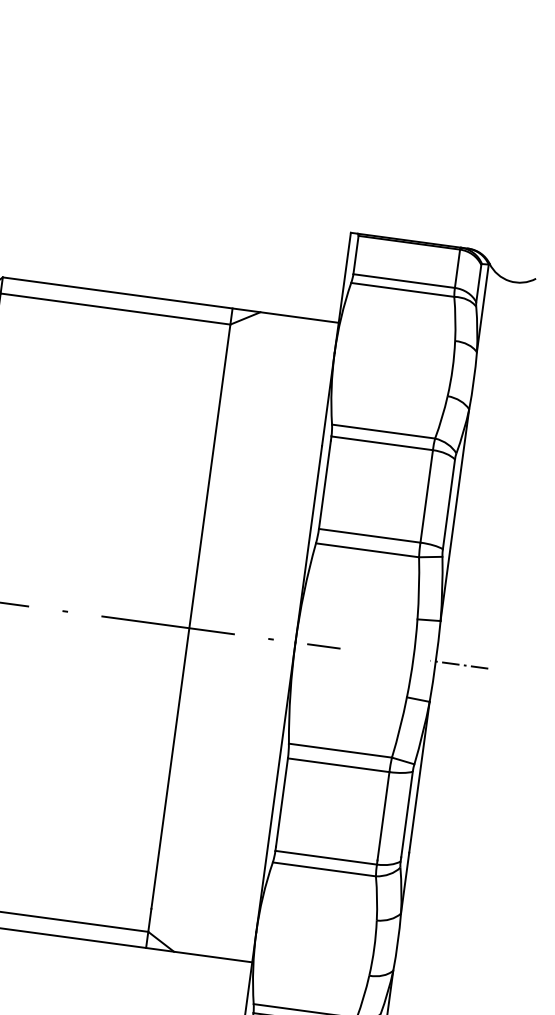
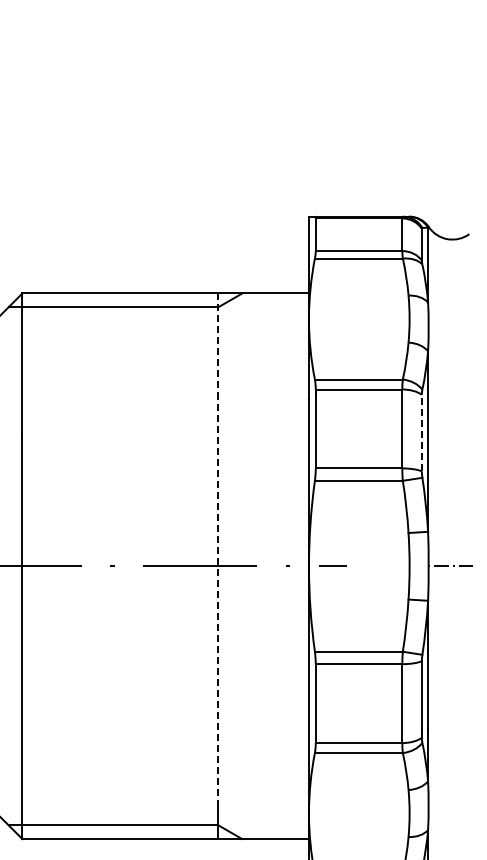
line: (448, 503) -> (421, 432), solid -> dashed
line: (191, 609) -> (218, 550), solid -> dashed

